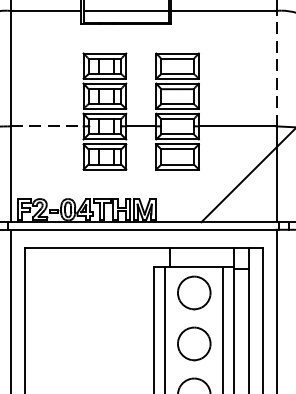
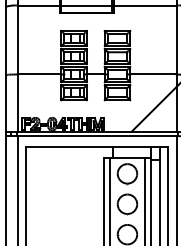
line: (276, 67) -> (176, 39), dashed -> solid
line: (46, 126) -> (39, 74), dashed -> solid

